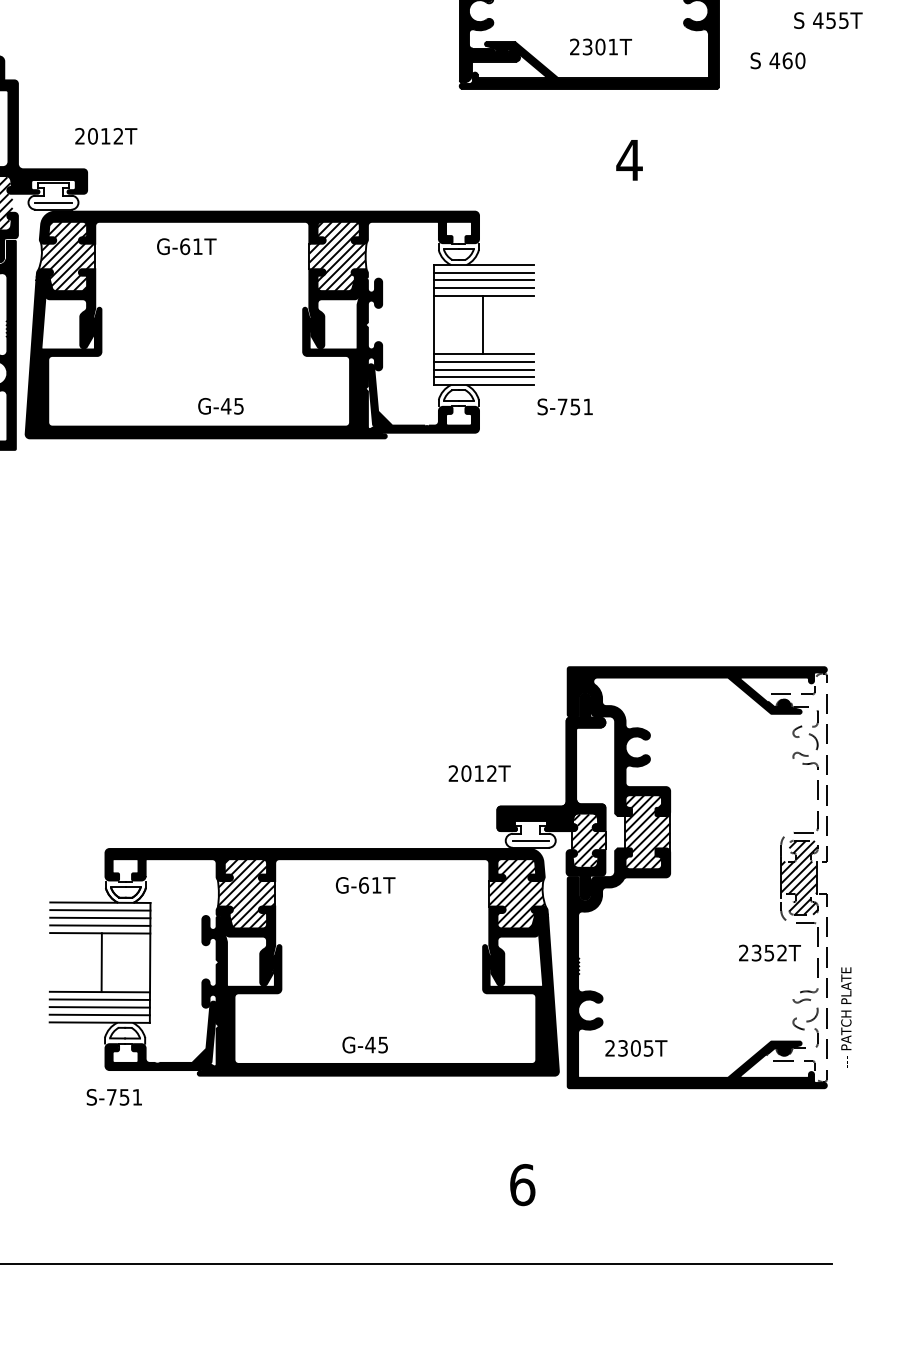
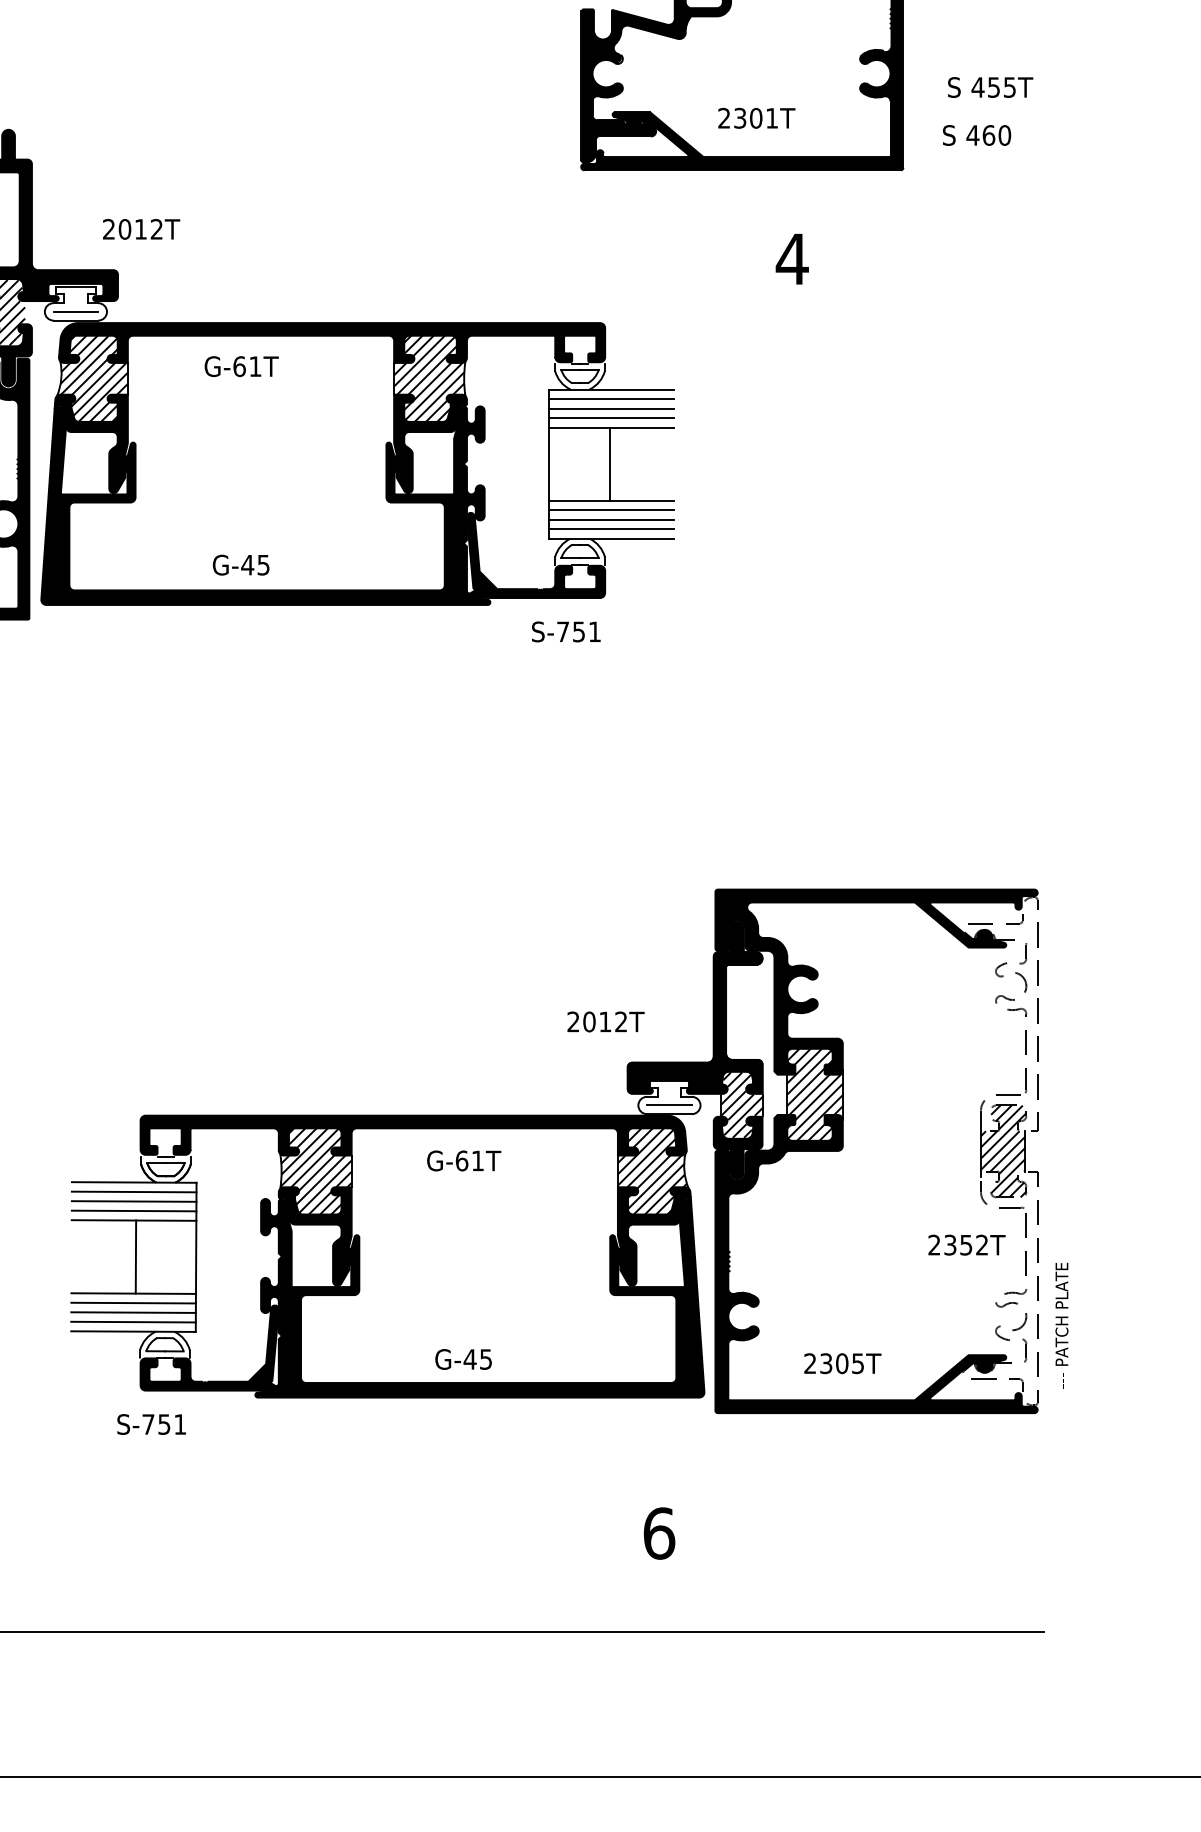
text: (828, 20) -> (990, 87), moved
text: (220, 405) -> (240, 564), moved
text: (565, 406) -> (566, 631), moved
text: (636, 1048) -> (842, 1363), moved

